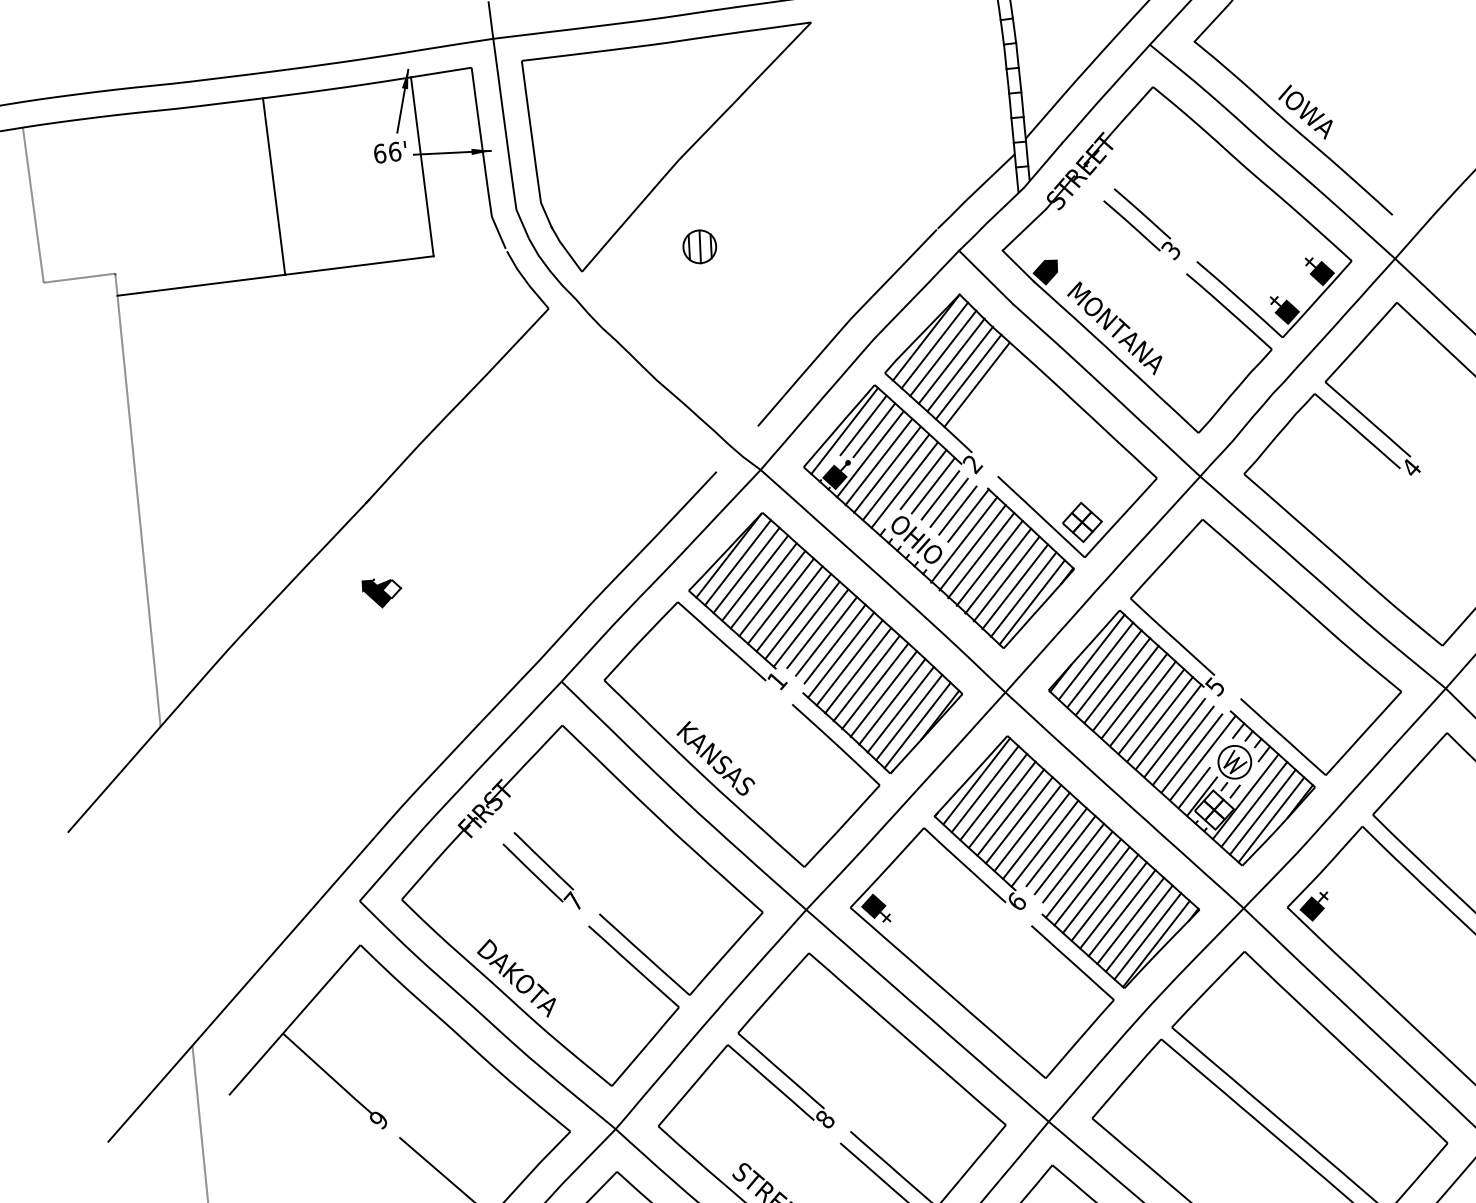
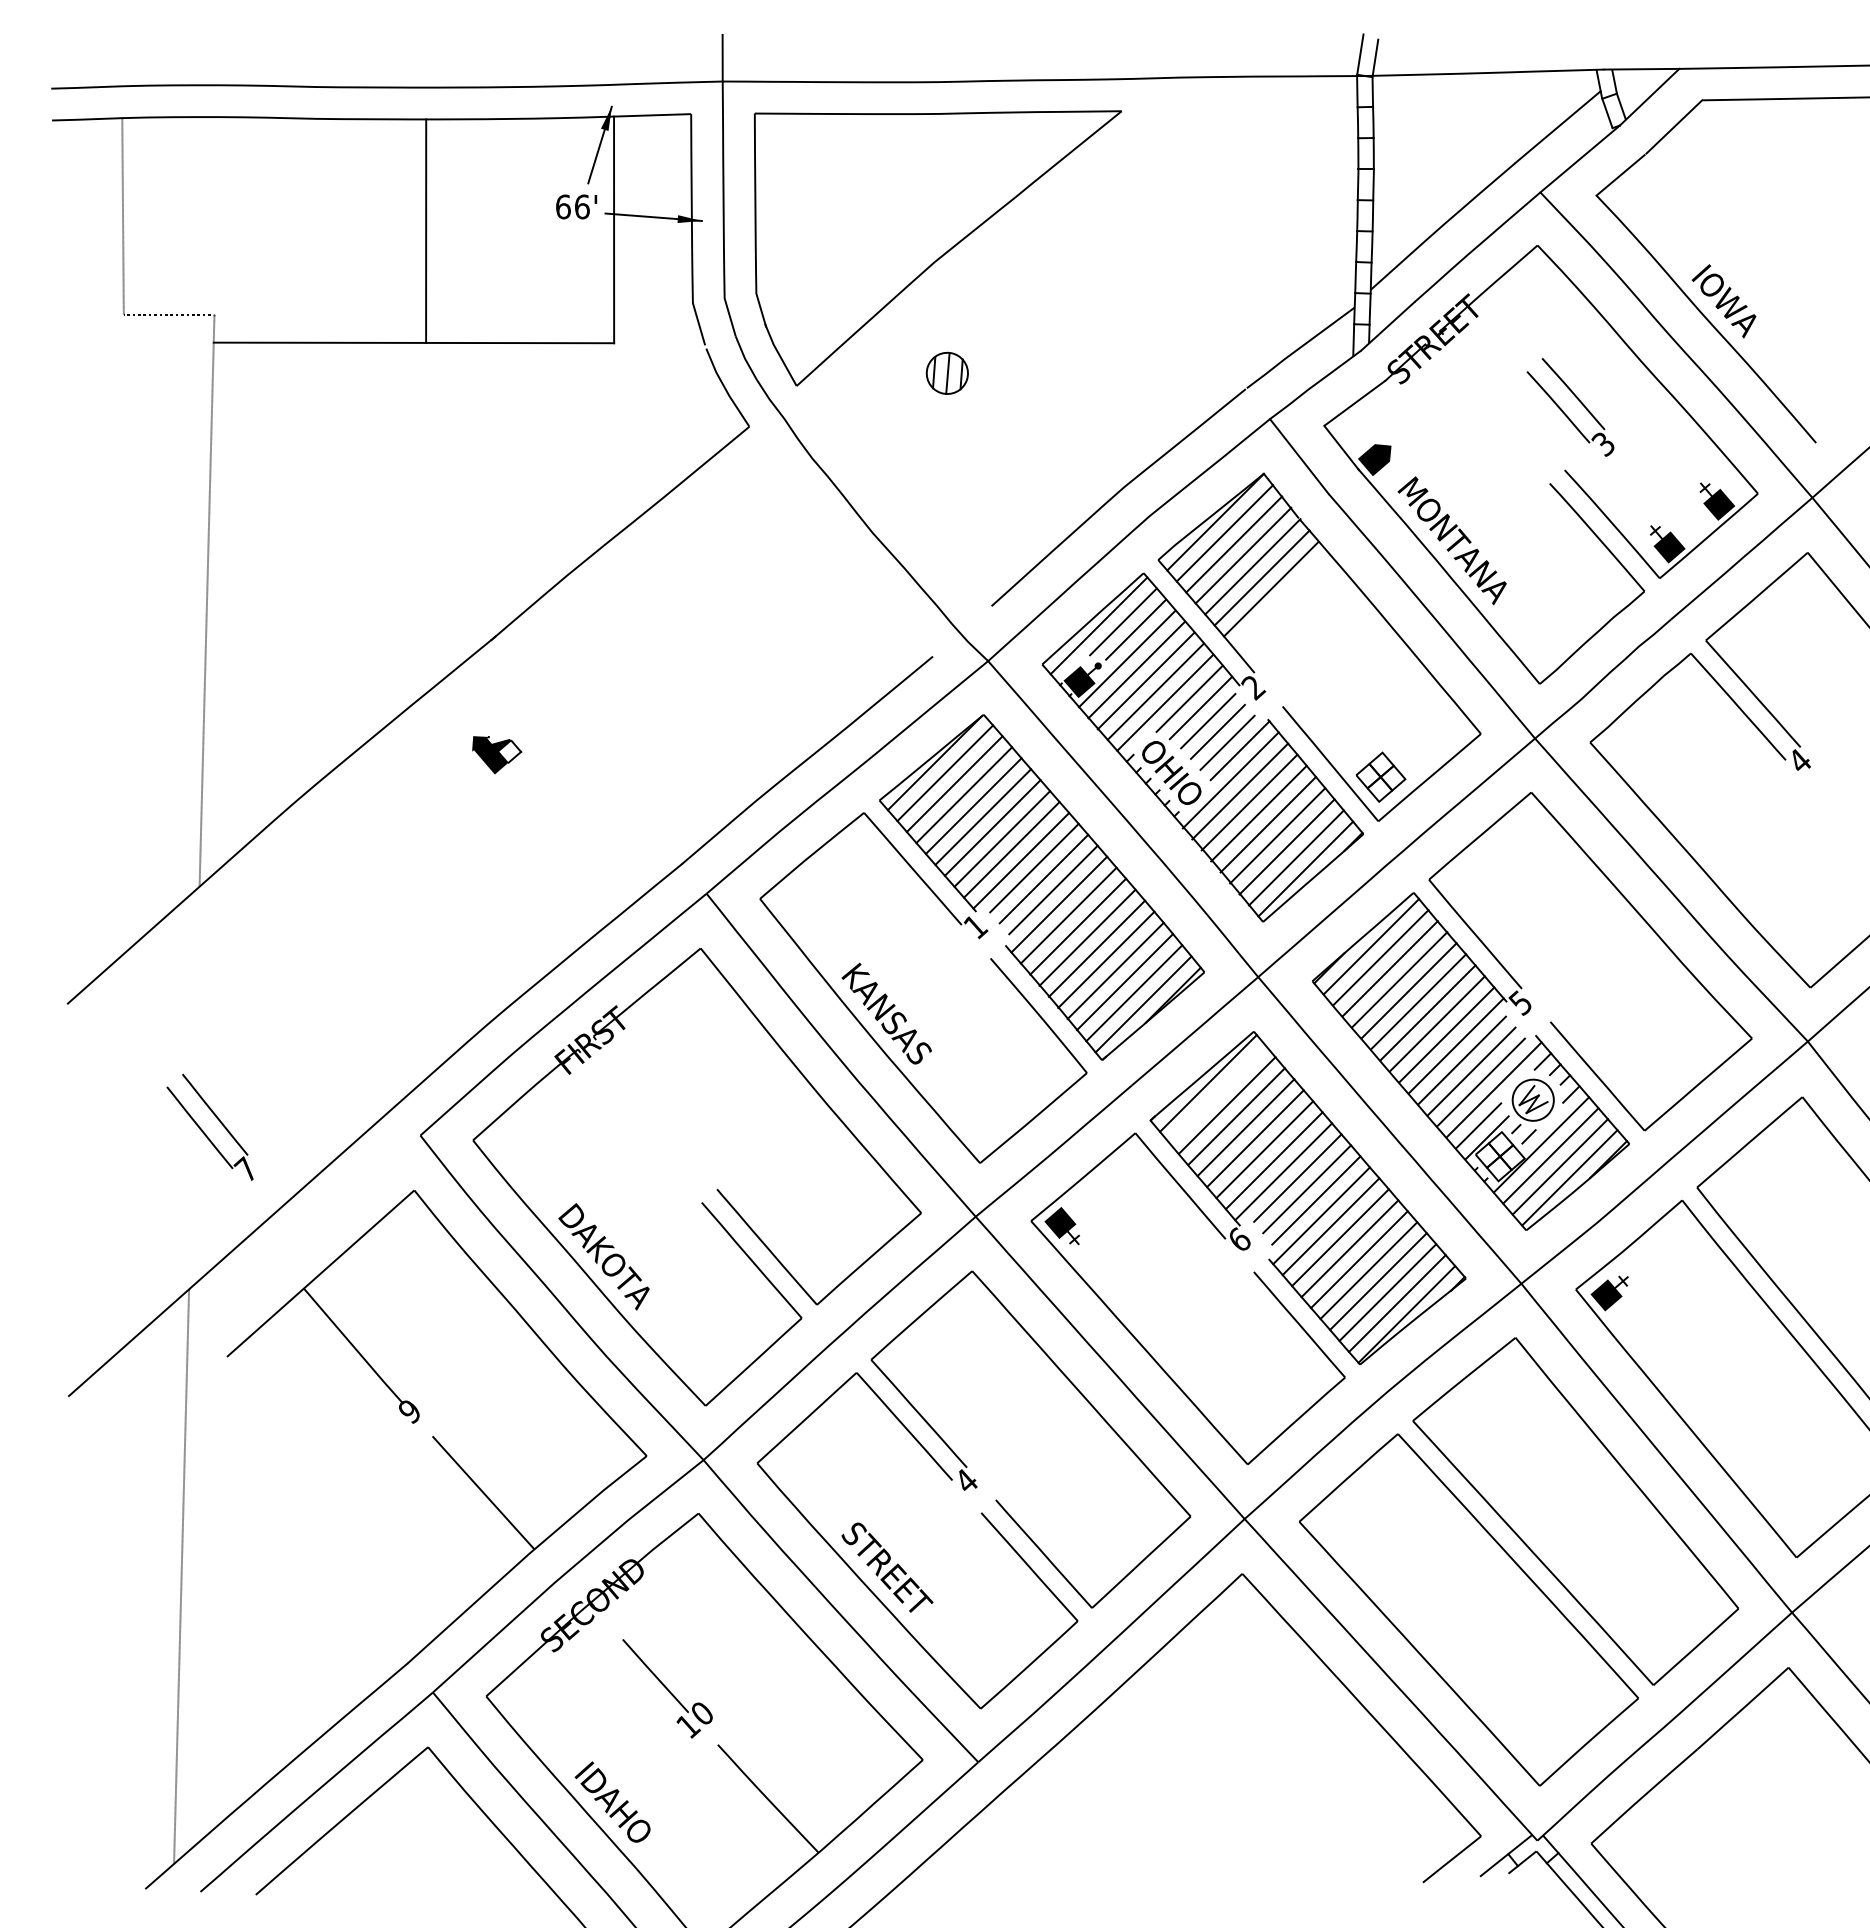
part: (1136, 227) -> (1563, 410), moved
line: (984, 789) -> (1217, 1094), removed
part: (536, 874) -> (203, 1130), moved
text: (825, 1119) -> (966, 1480), 8 -> 4

